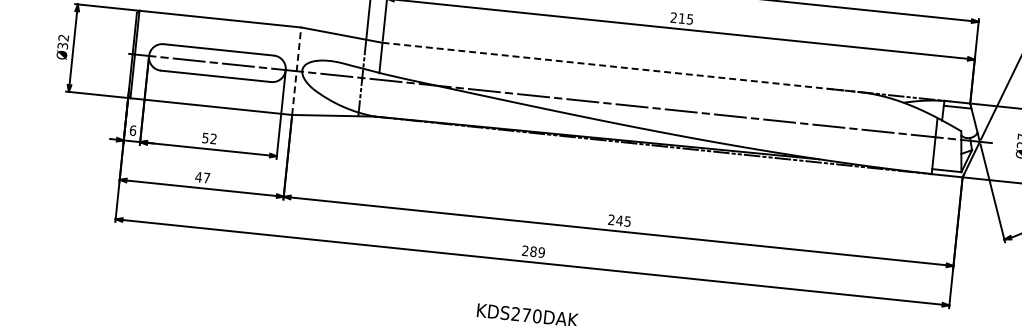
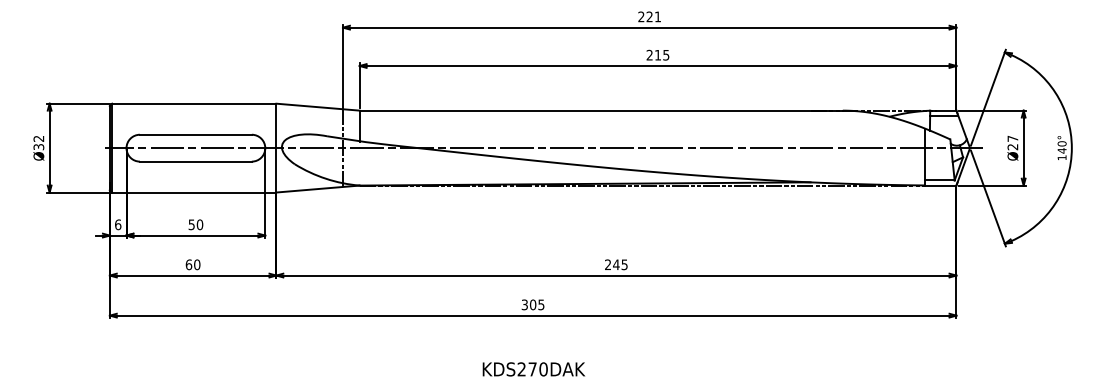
line: (620, 67) -> (601, 110), dashed -> solid
line: (296, 70) -> (276, 147), dashed -> solid
text: (213, 138) -> (199, 224), 52 -> 50
text: (202, 177) -> (192, 264), 47 -> 60
text: (532, 251) -> (532, 304), 289 -> 305

